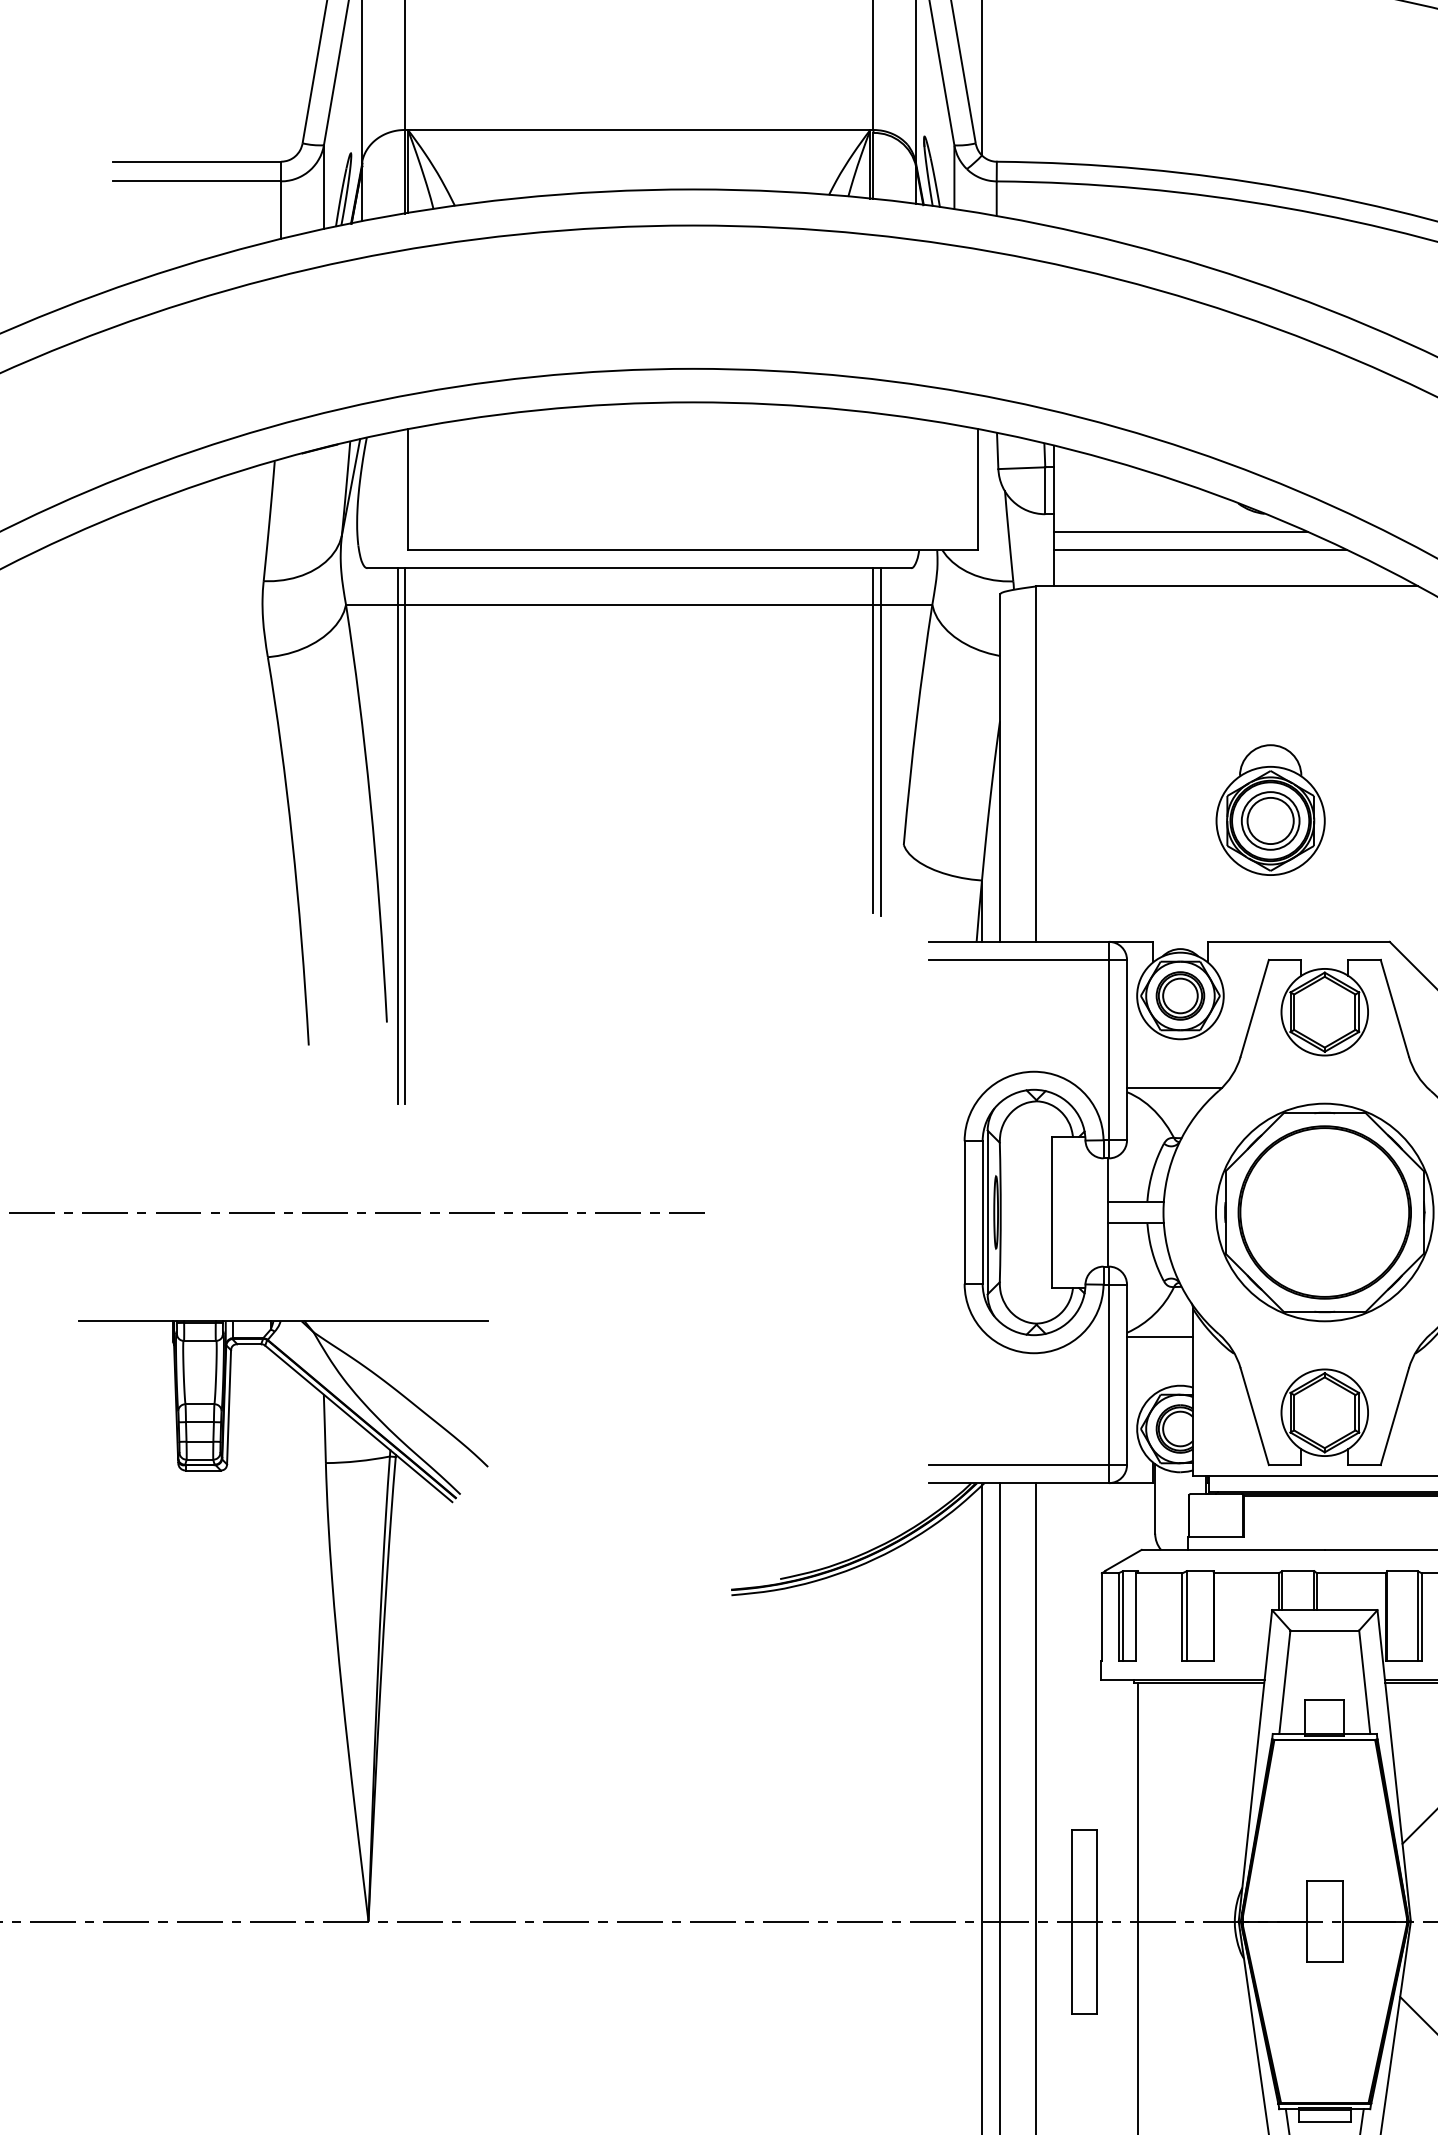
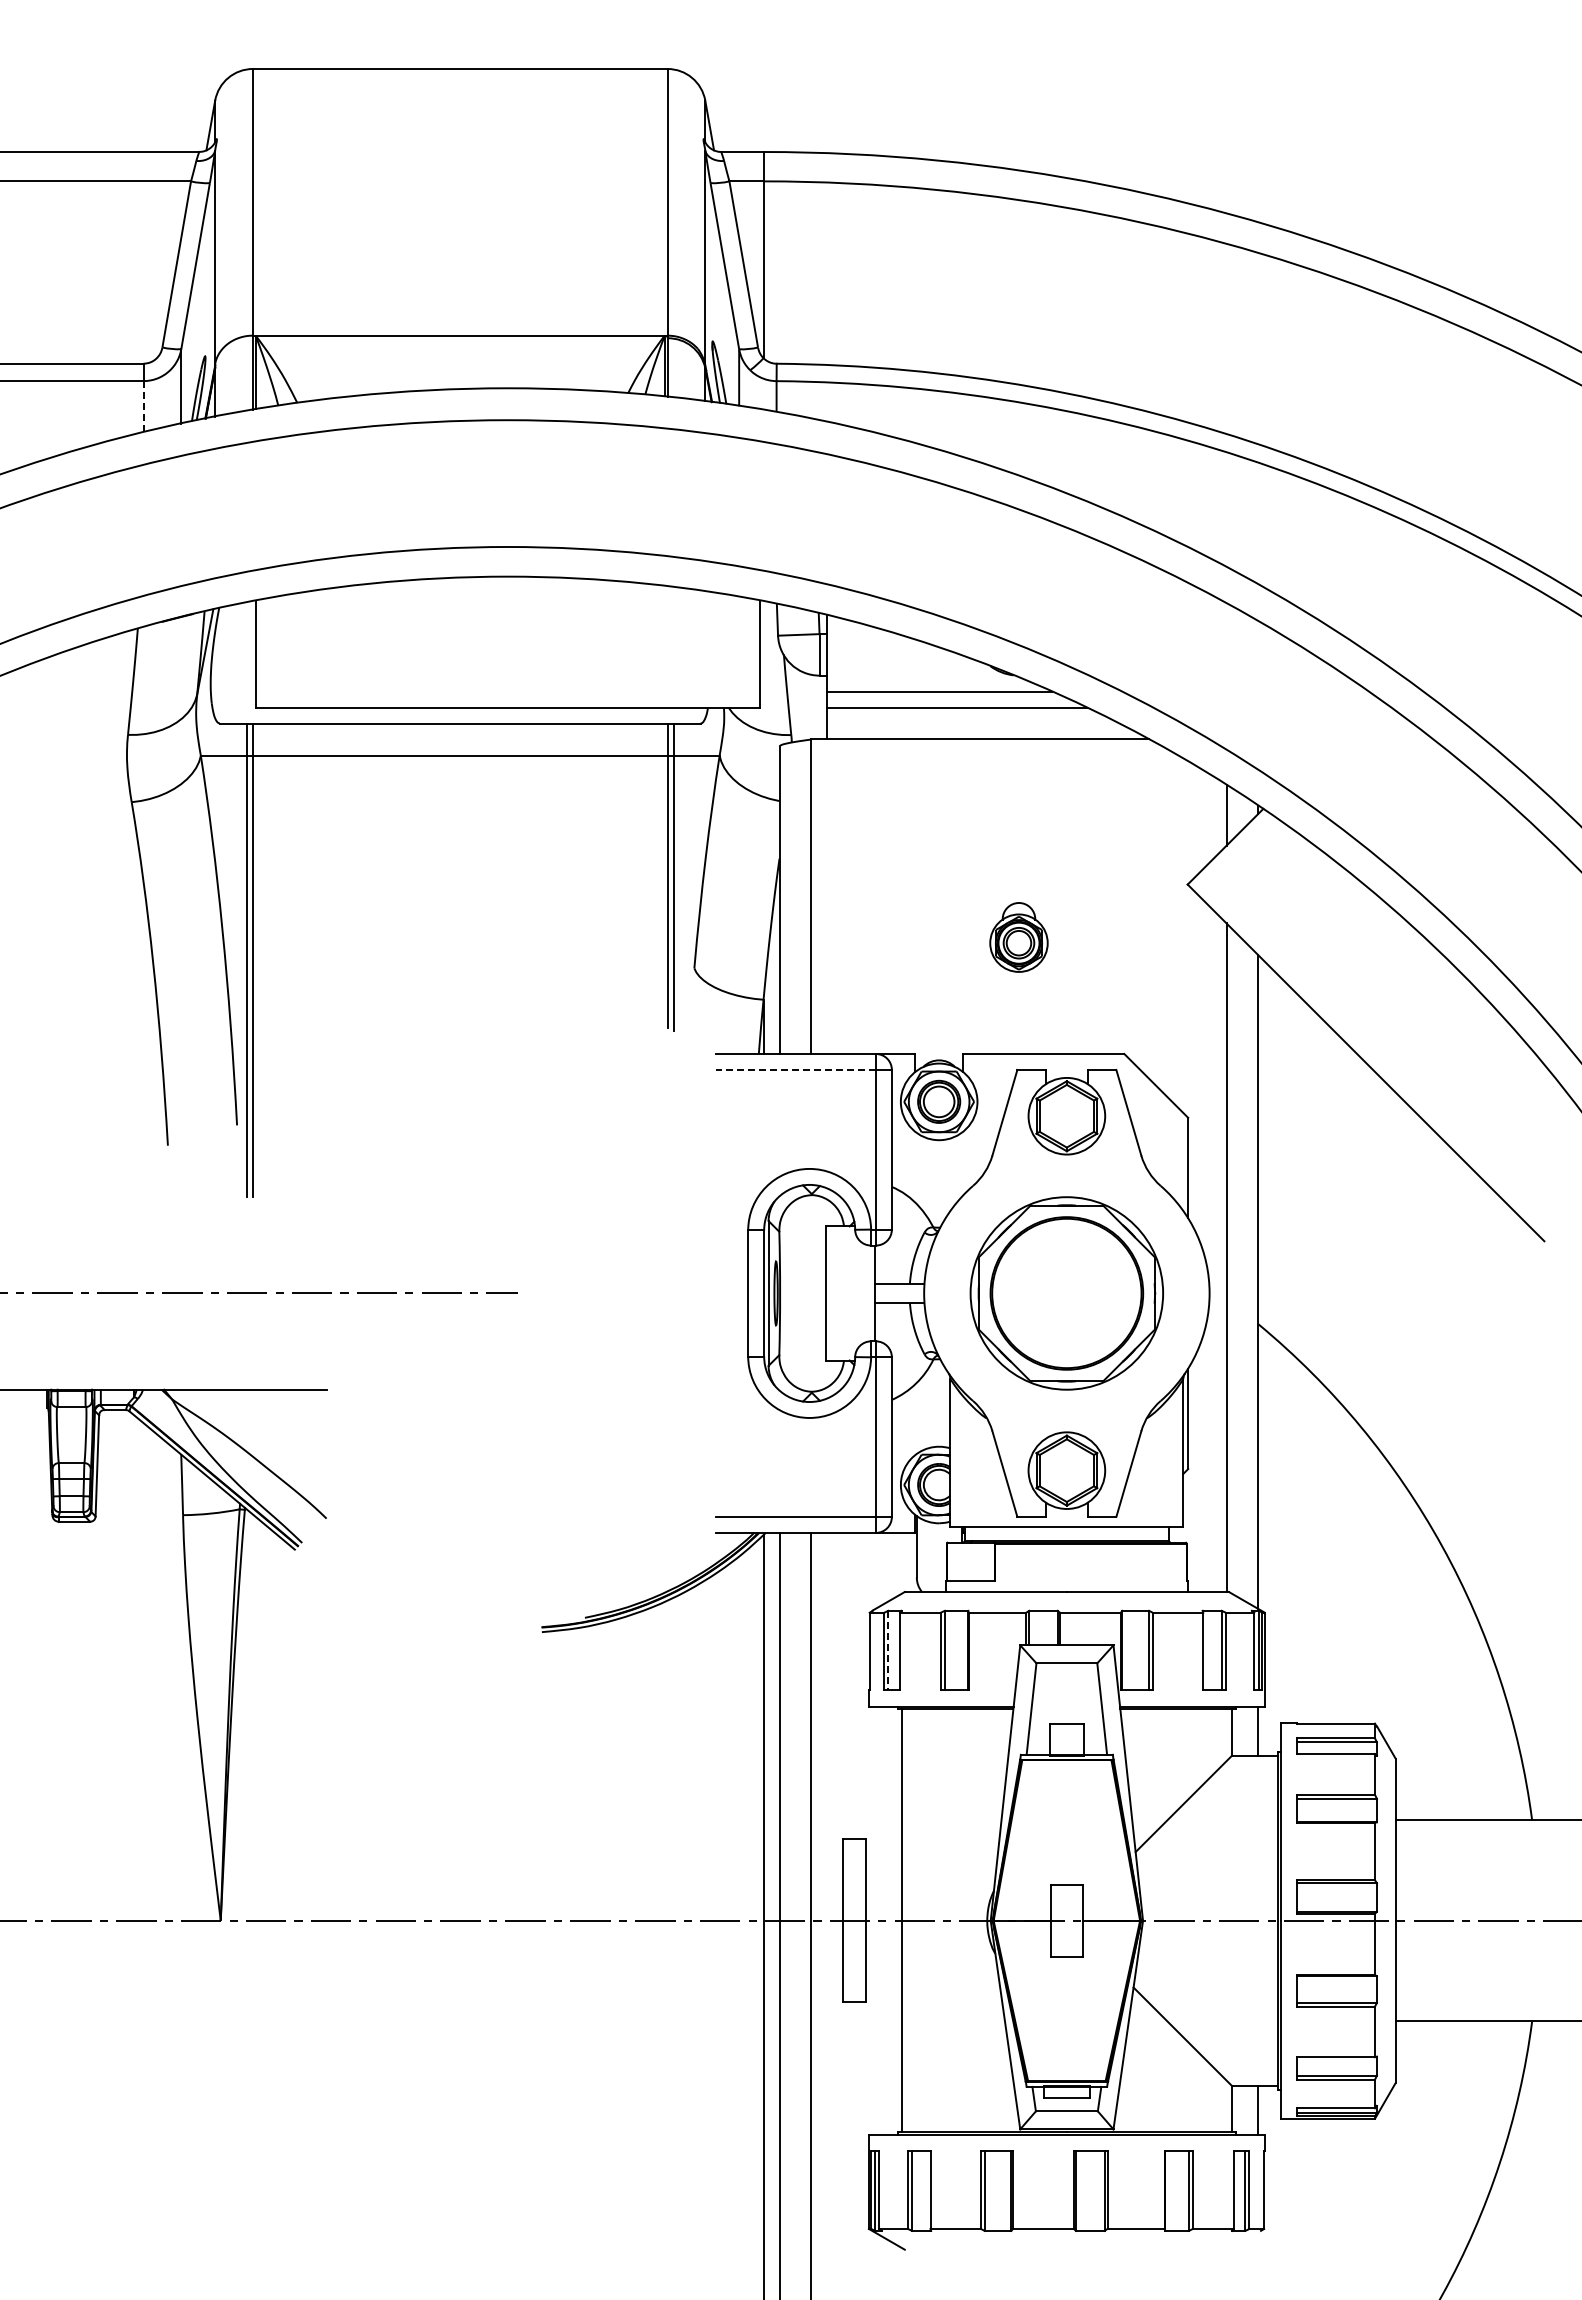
line: (281, 210) -> (143, 406), solid -> dashed
part: (1270, 810) -> (1018, 937), size x0.6
line: (1019, 959) -> (796, 1069), solid -> dashed
line: (1174, 1087) -> (933, 1182), removed
line: (1159, 1336) -> (920, 1403), removed
line: (1123, 1616) -> (888, 1650), solid -> dashed

